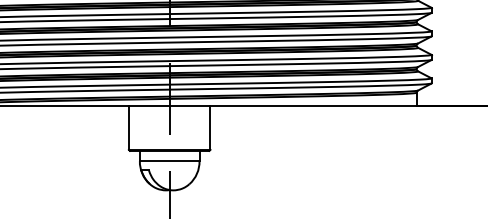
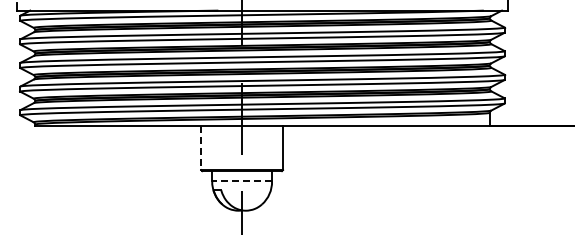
line: (129, 128) -> (201, 148), solid -> dashed
line: (170, 161) -> (242, 181), solid -> dashed

